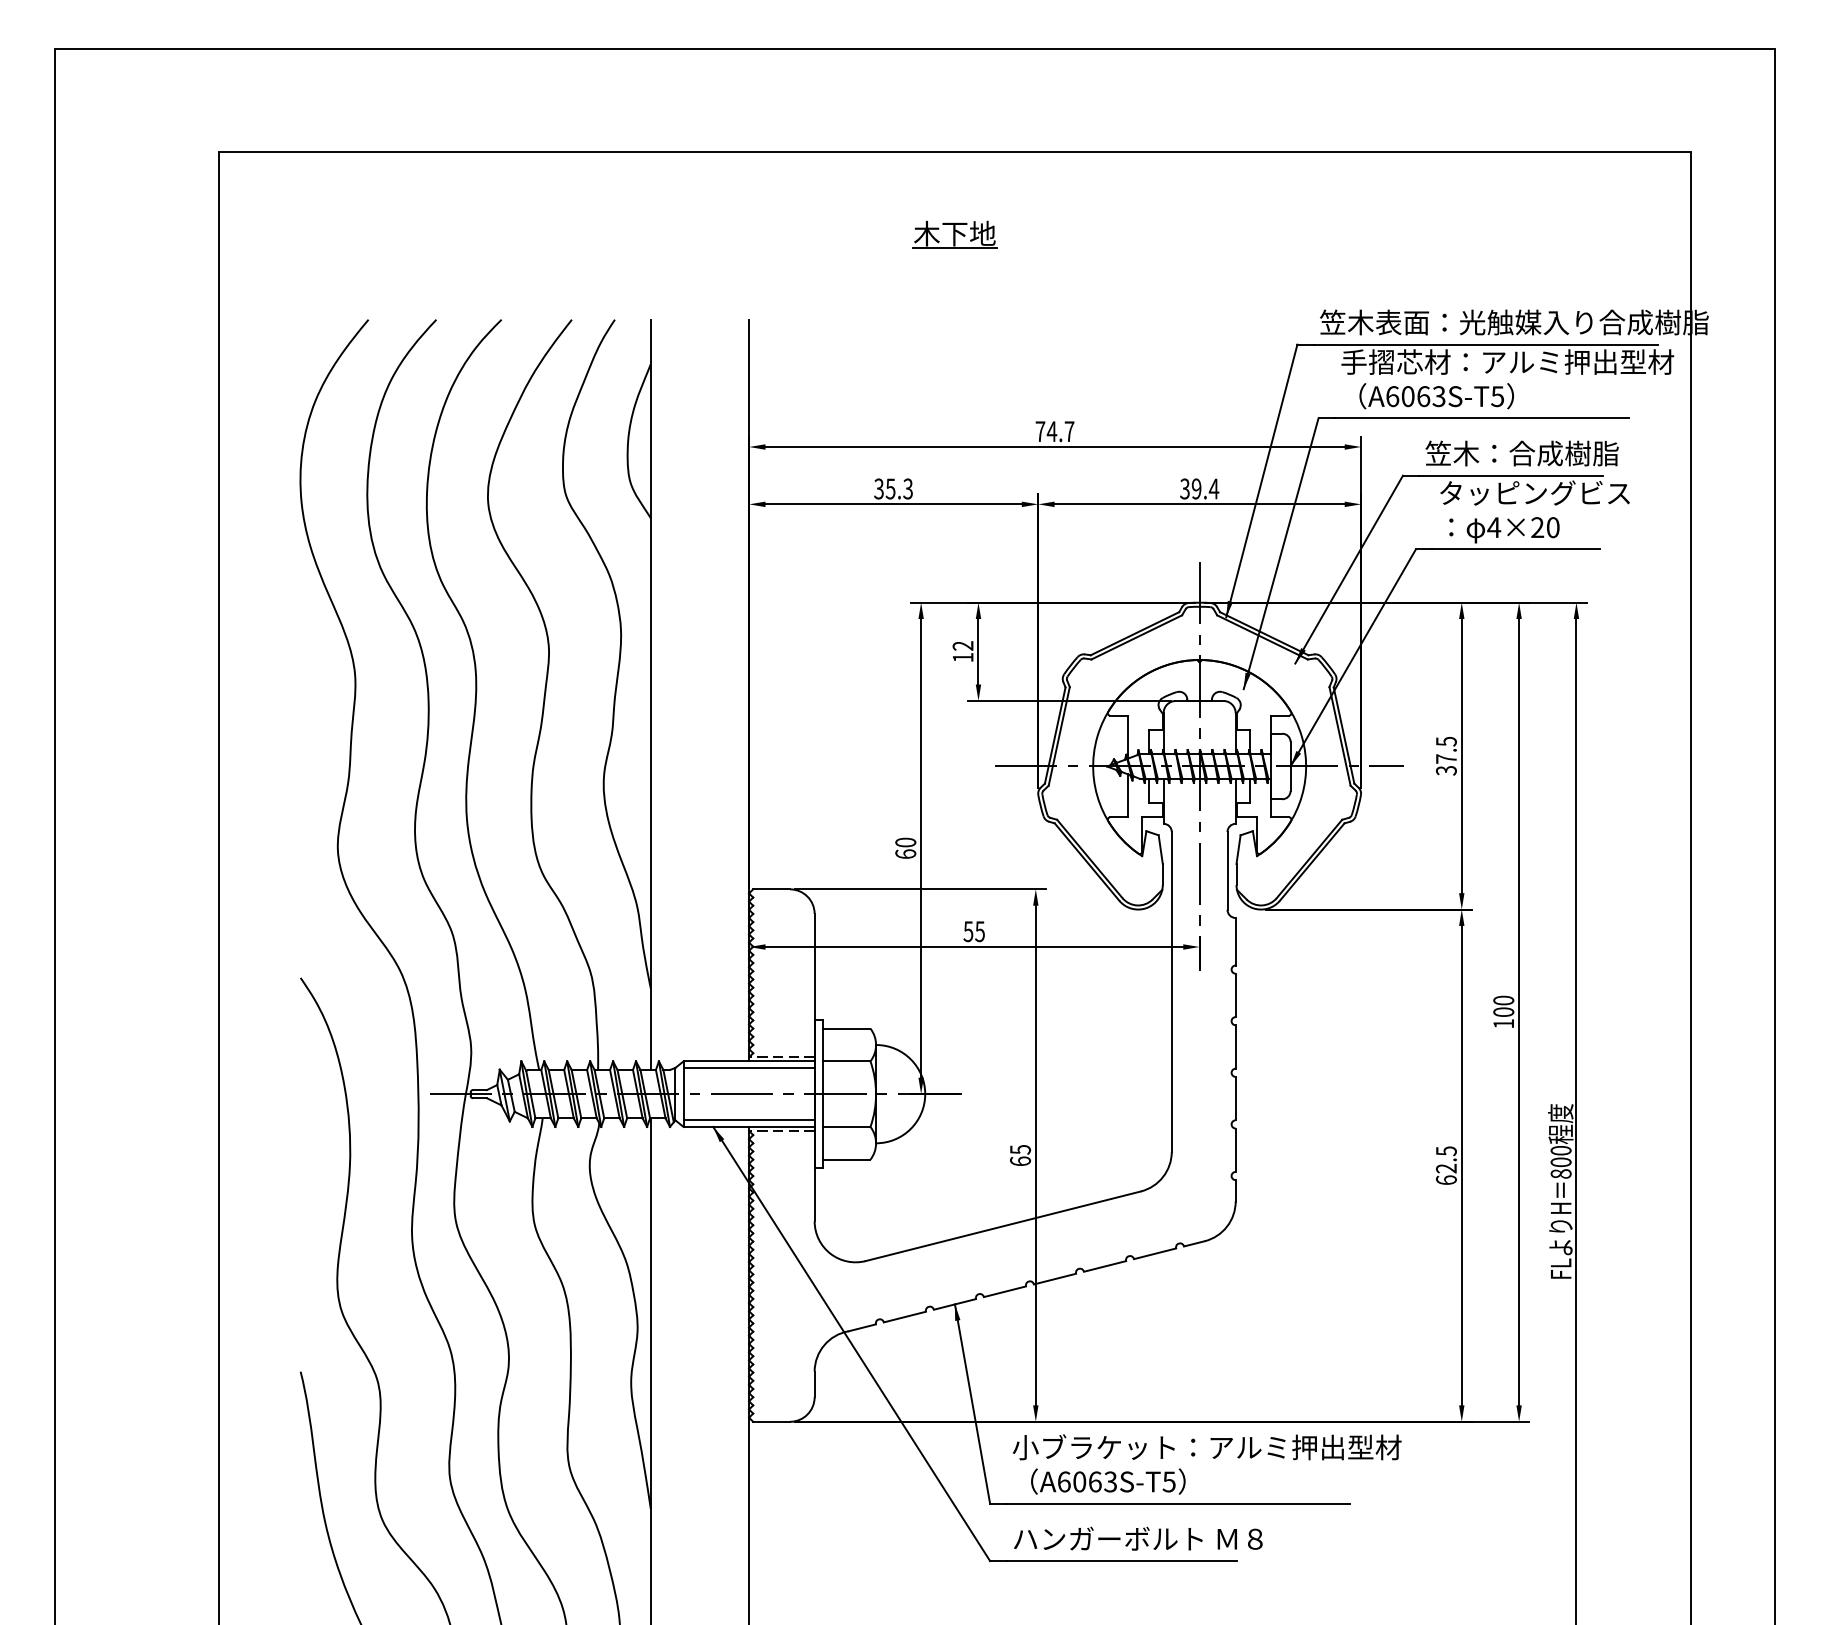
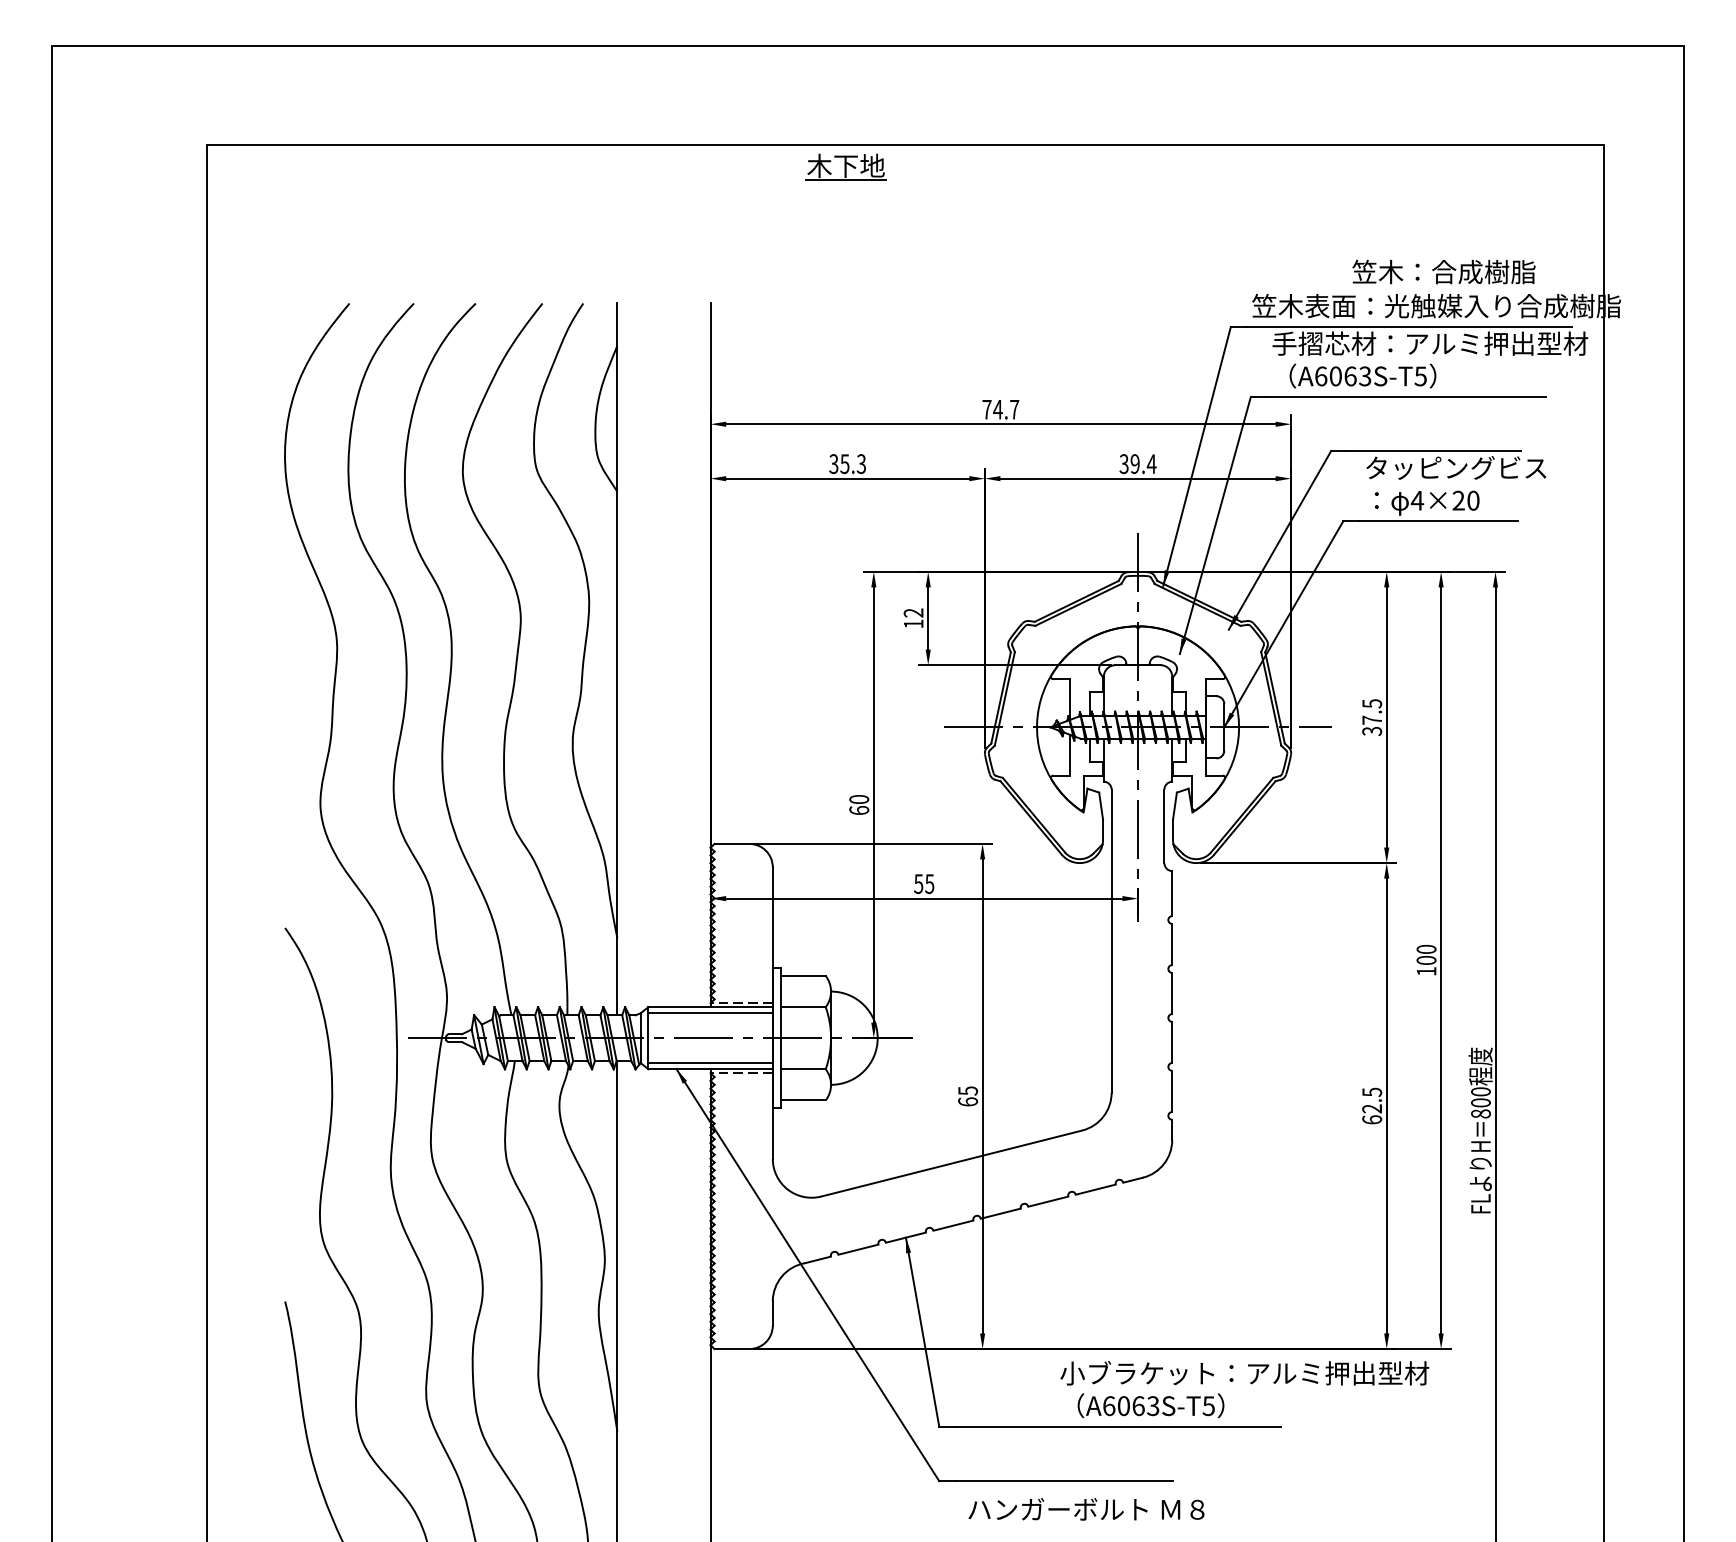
part: (954, 234) -> (845, 166), moved
text: (1521, 453) -> (1443, 271), moved
text: (1207, 1464) -> (1245, 1389), moved
text: (1138, 1538) -> (1086, 1509), moved

